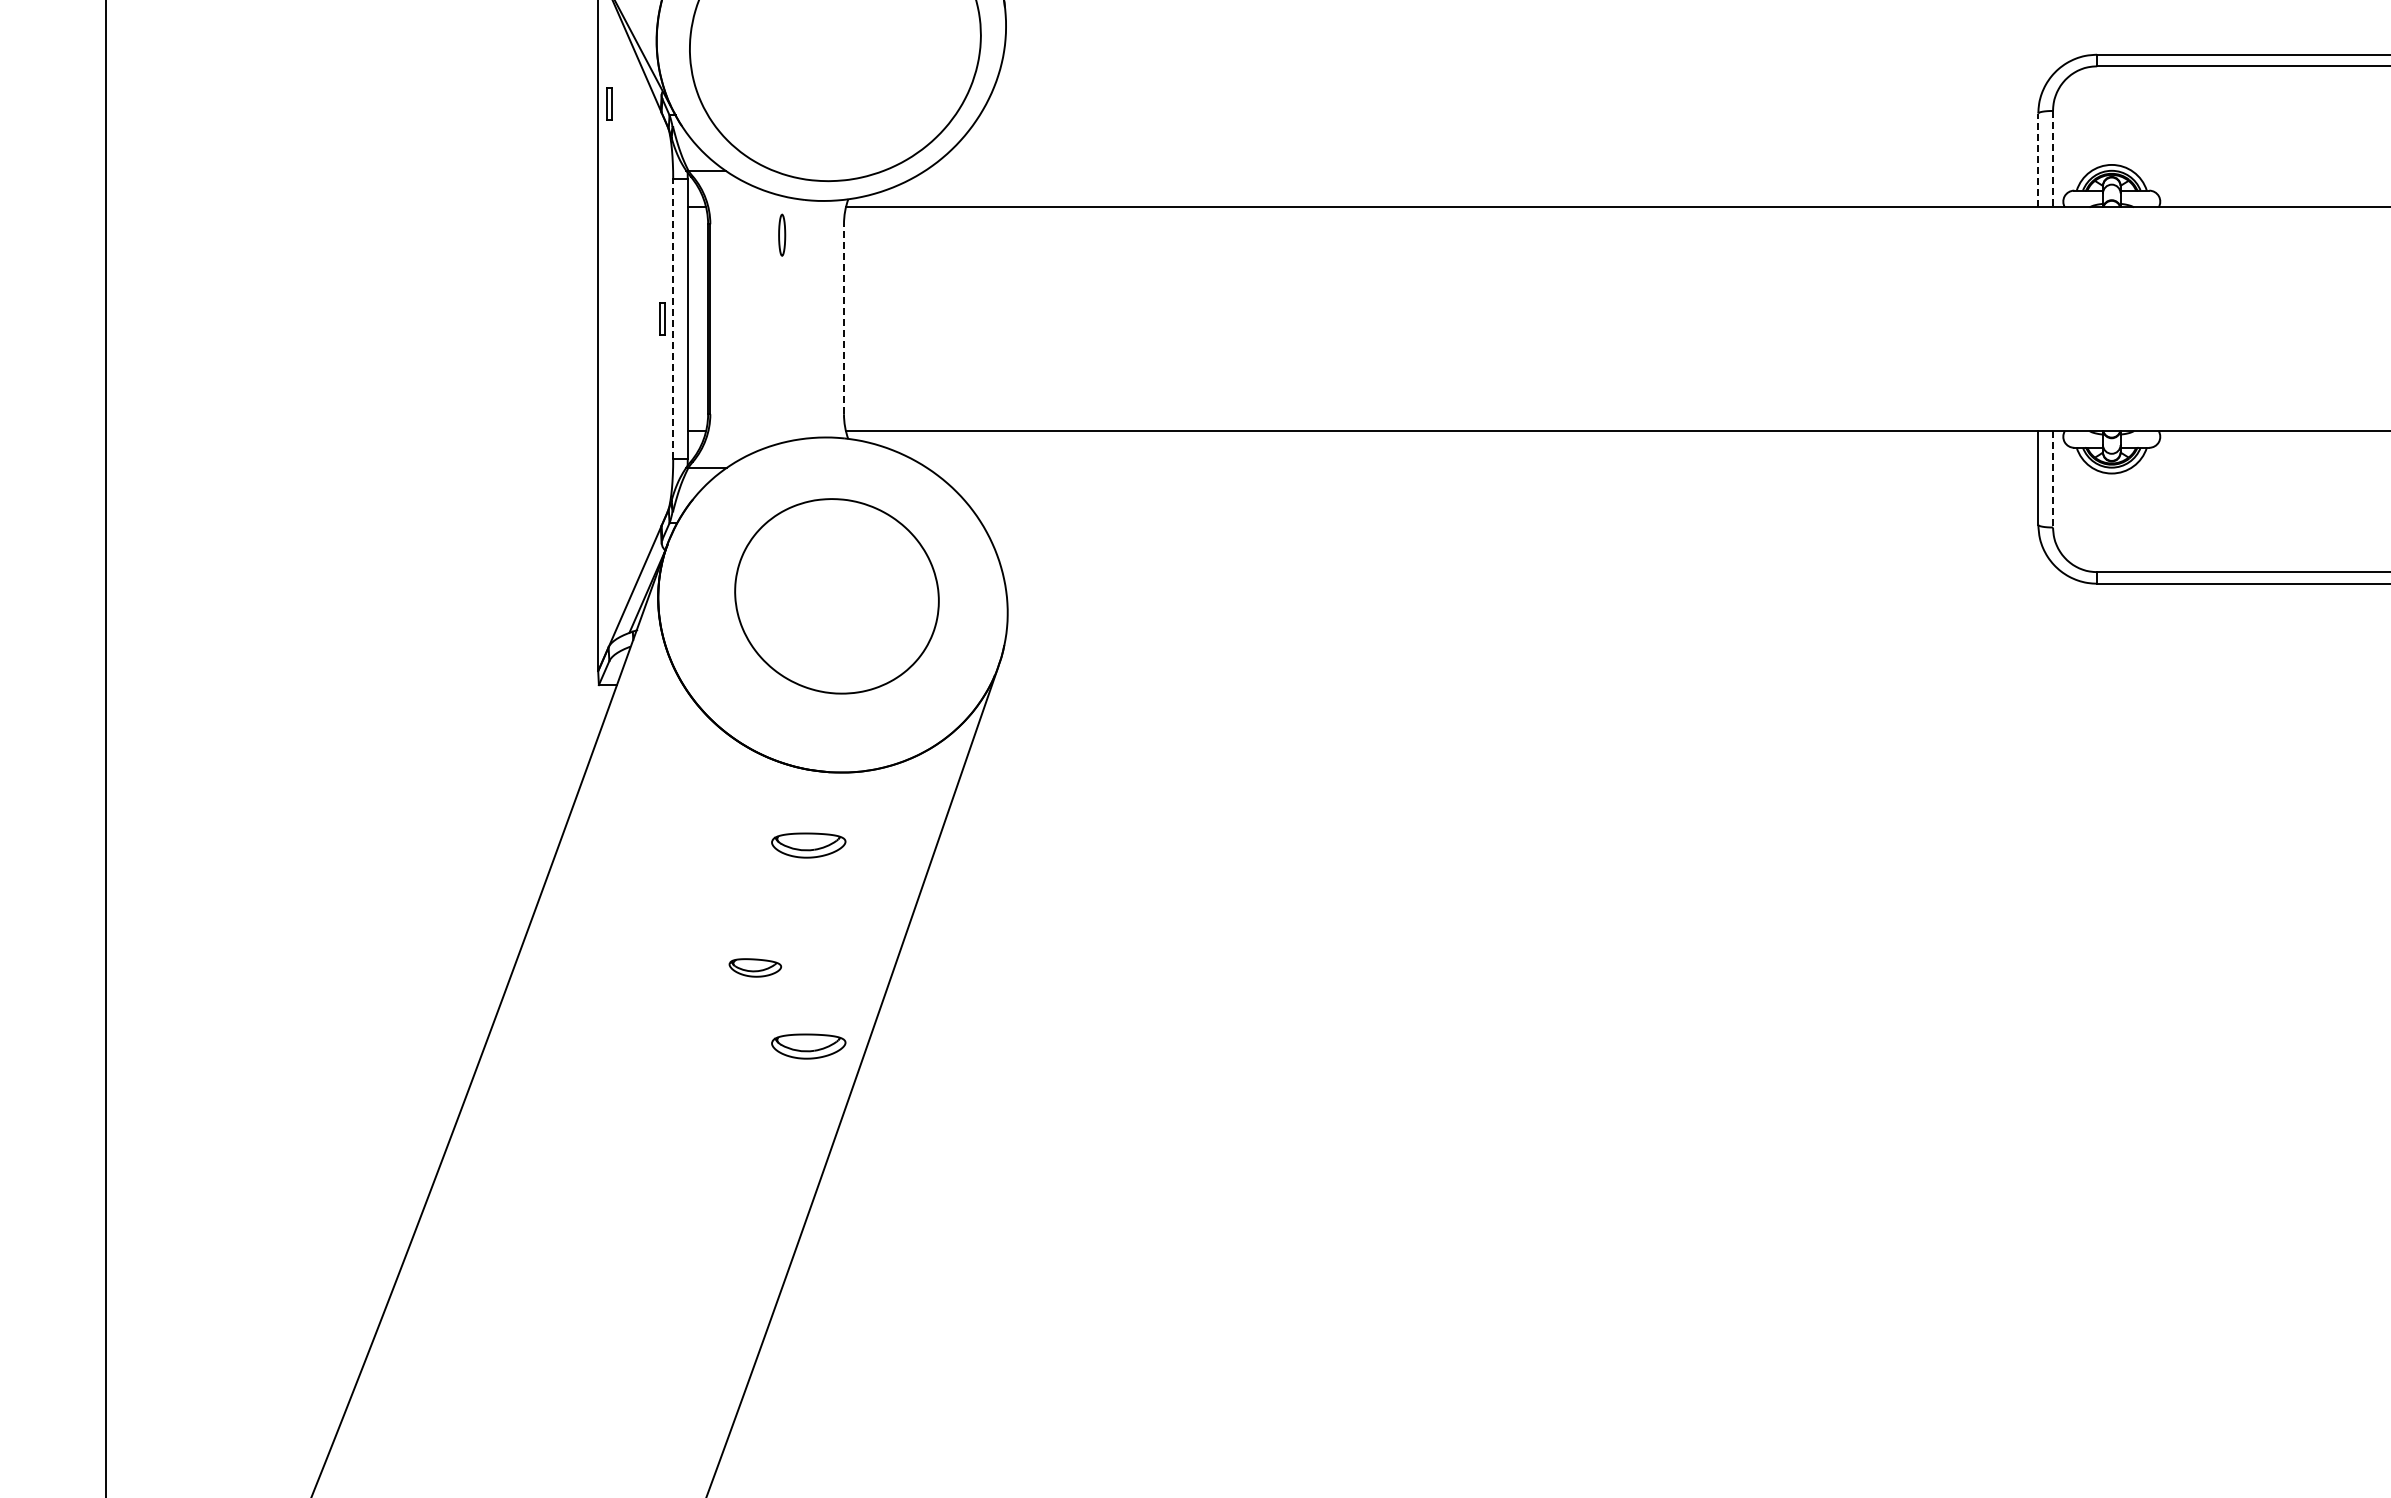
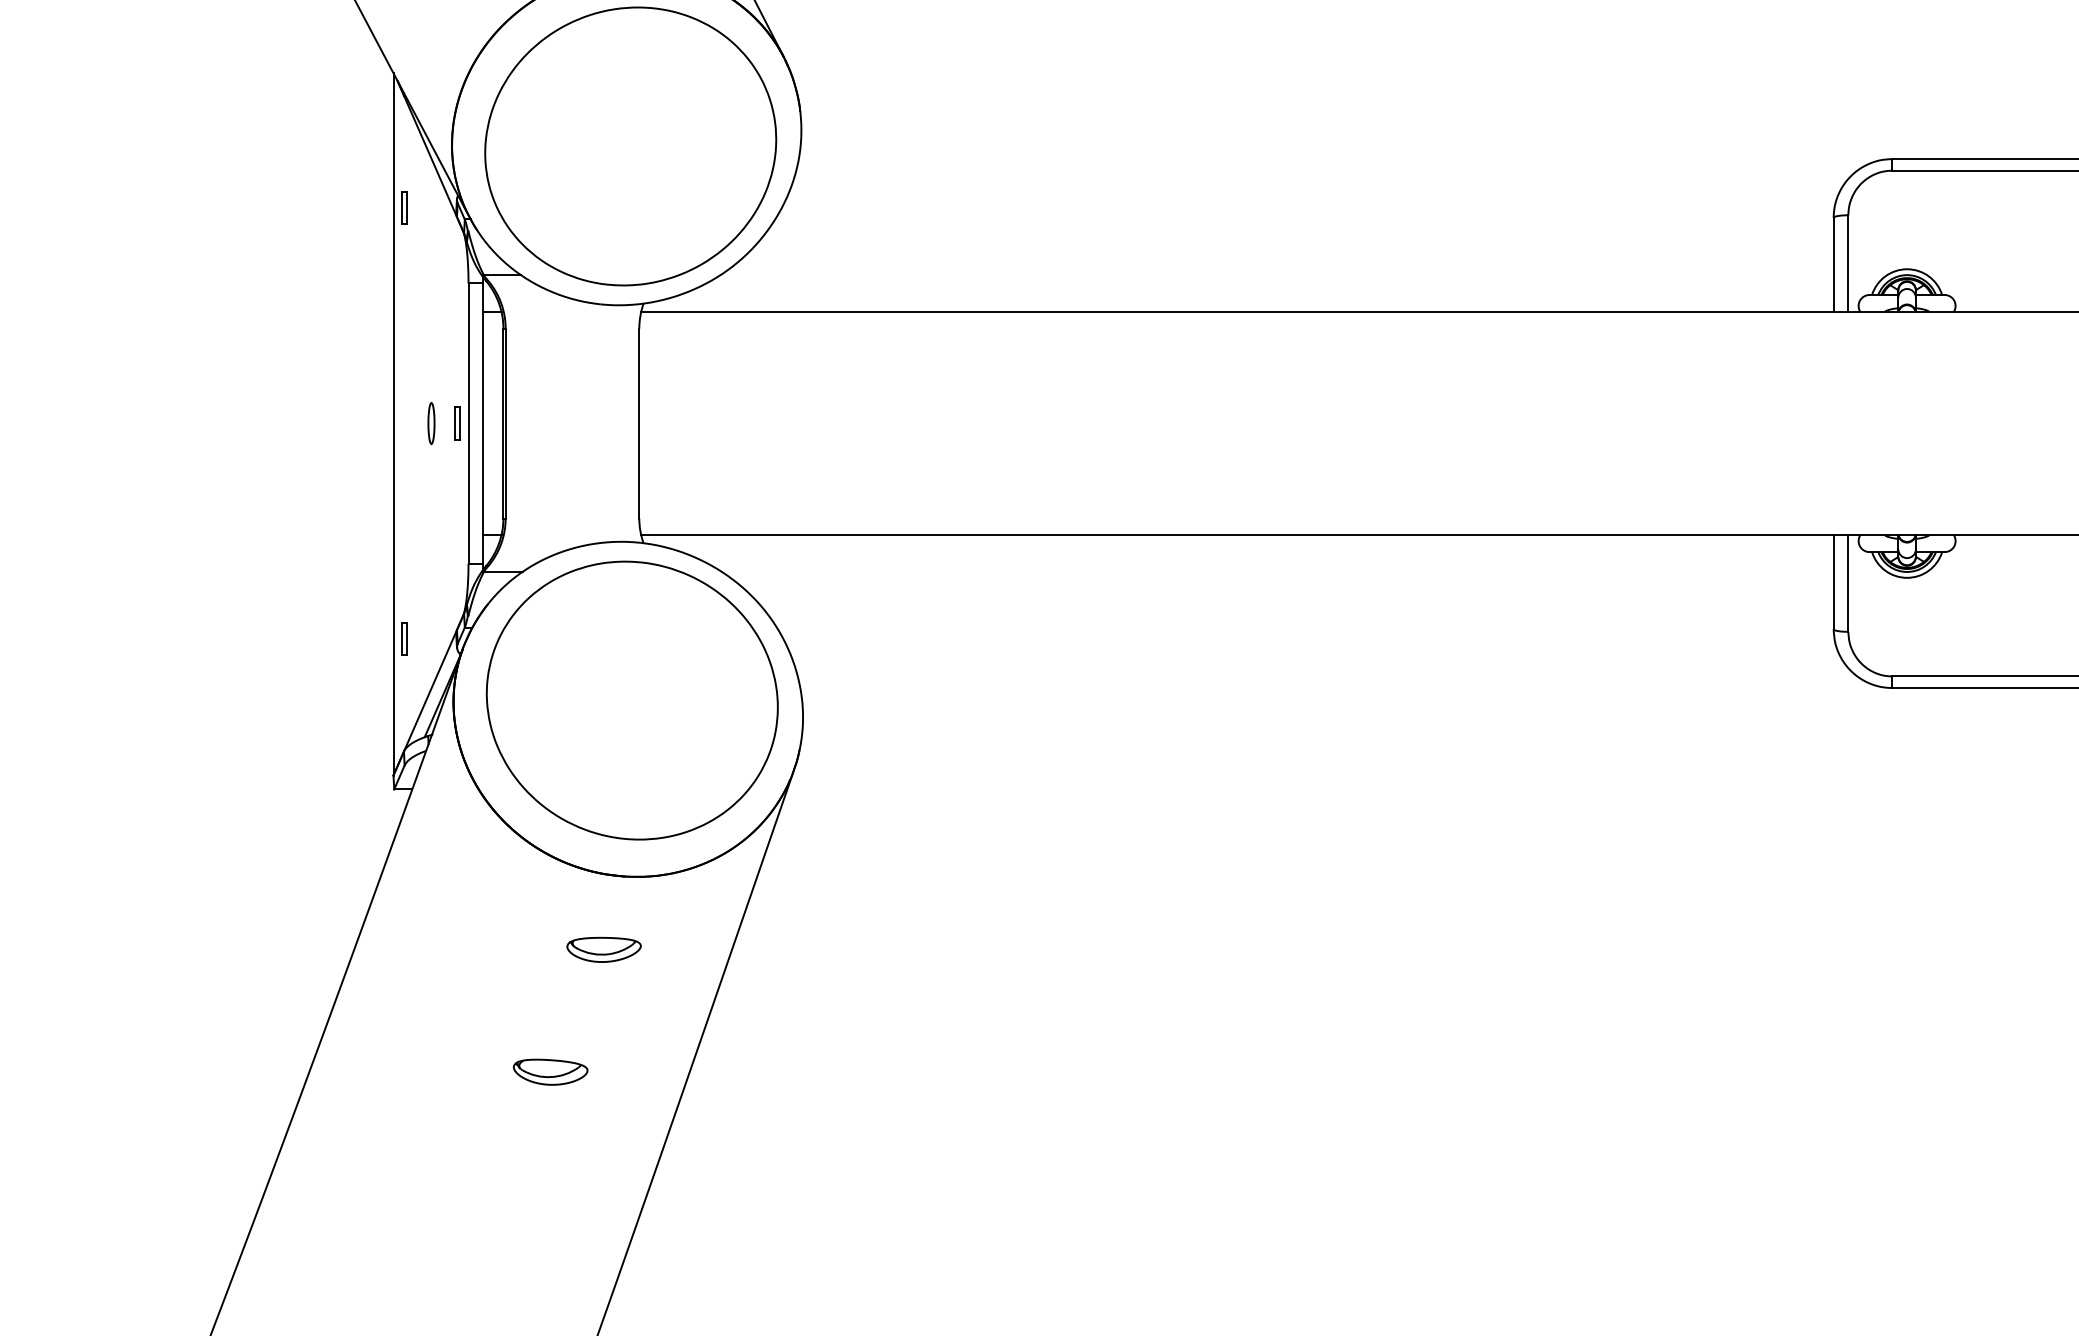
line: (2053, 159) -> (1848, 263), dashed -> solid
line: (2038, 160) -> (1833, 264), dashed -> solid
part: (782, 234) -> (431, 422), moved
line: (673, 318) -> (468, 422), dashed -> solid
line: (843, 319) -> (638, 423), dashed -> solid
line: (2053, 479) -> (1848, 583), dashed -> solid
part: (609, 534) -> (404, 638), added
part: (836, 596) -> (631, 700), size x1.43
part: (755, 967) -> (550, 1071), size x1.43
part: (808, 1046) -> (603, 1150), removed

